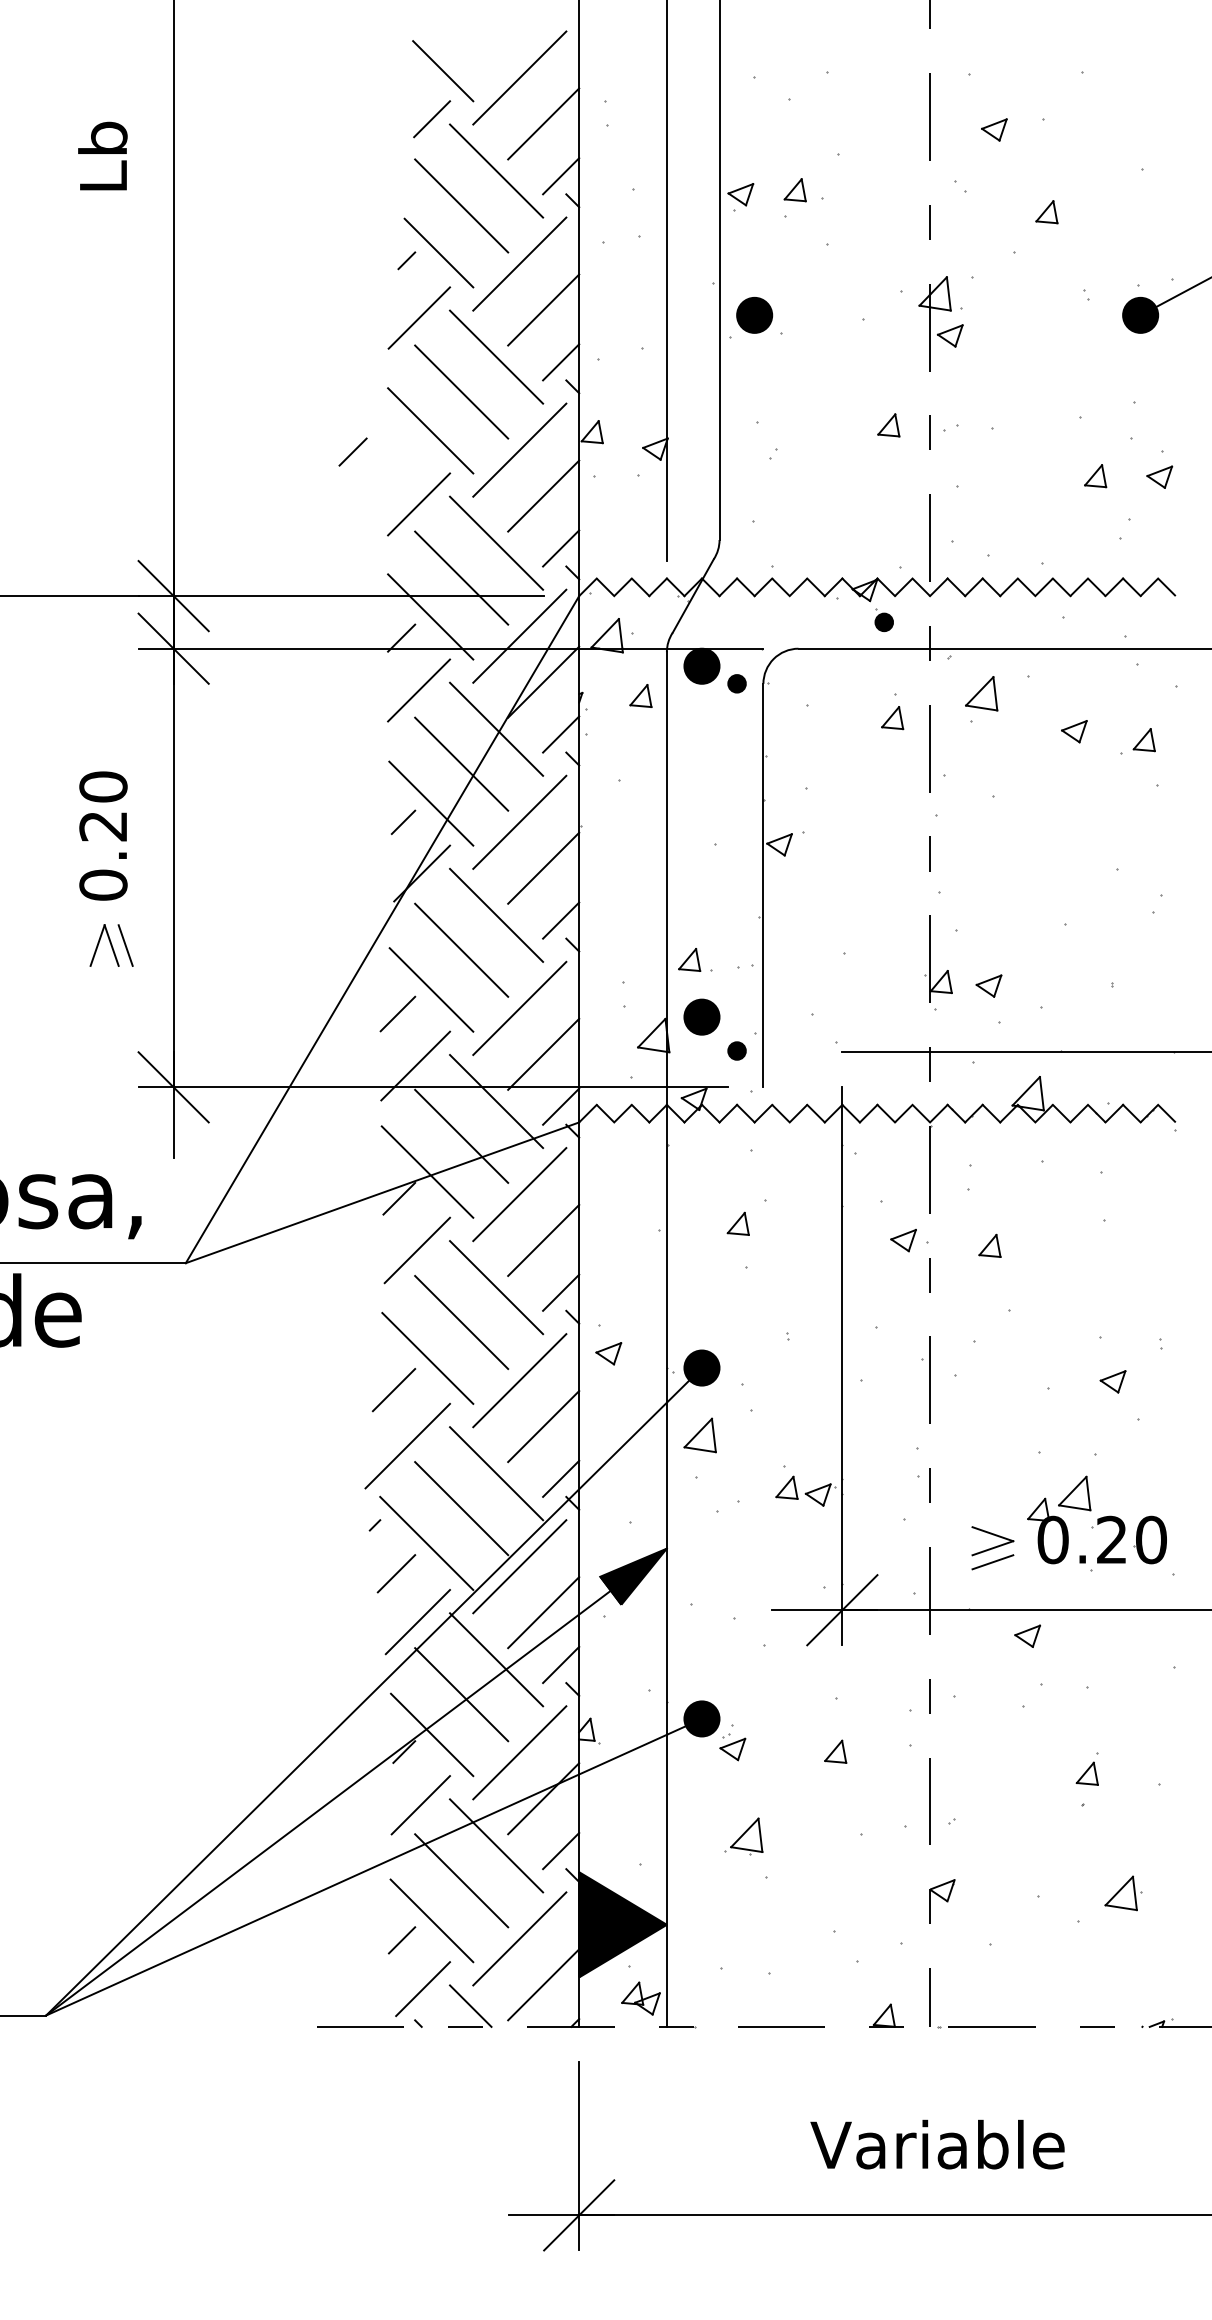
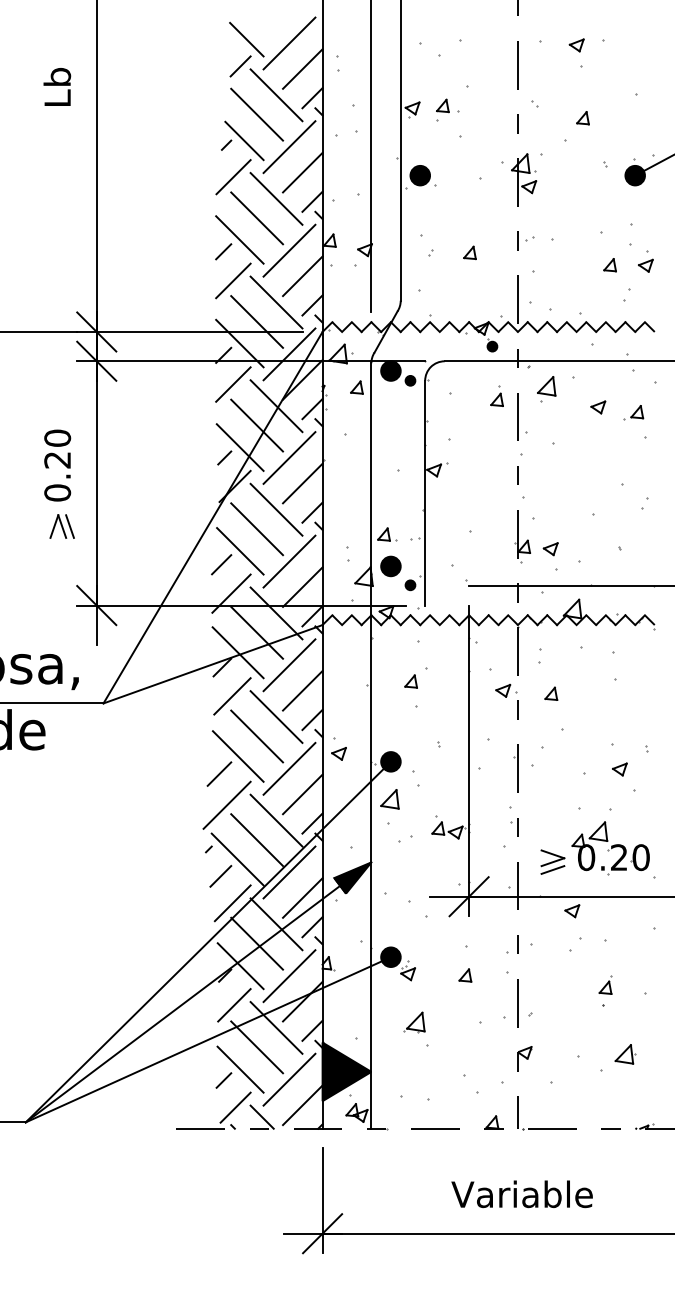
part: (993, 130) -> (576, 45), moved
part: (887, 424) -> (469, 252), moved
line: (352, 451) -> (223, 251), moved

